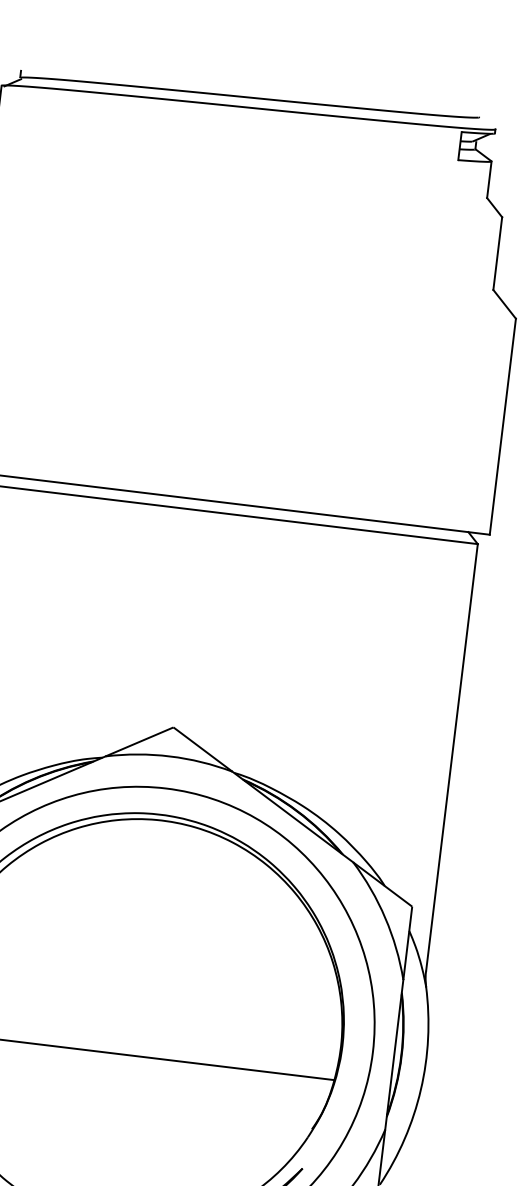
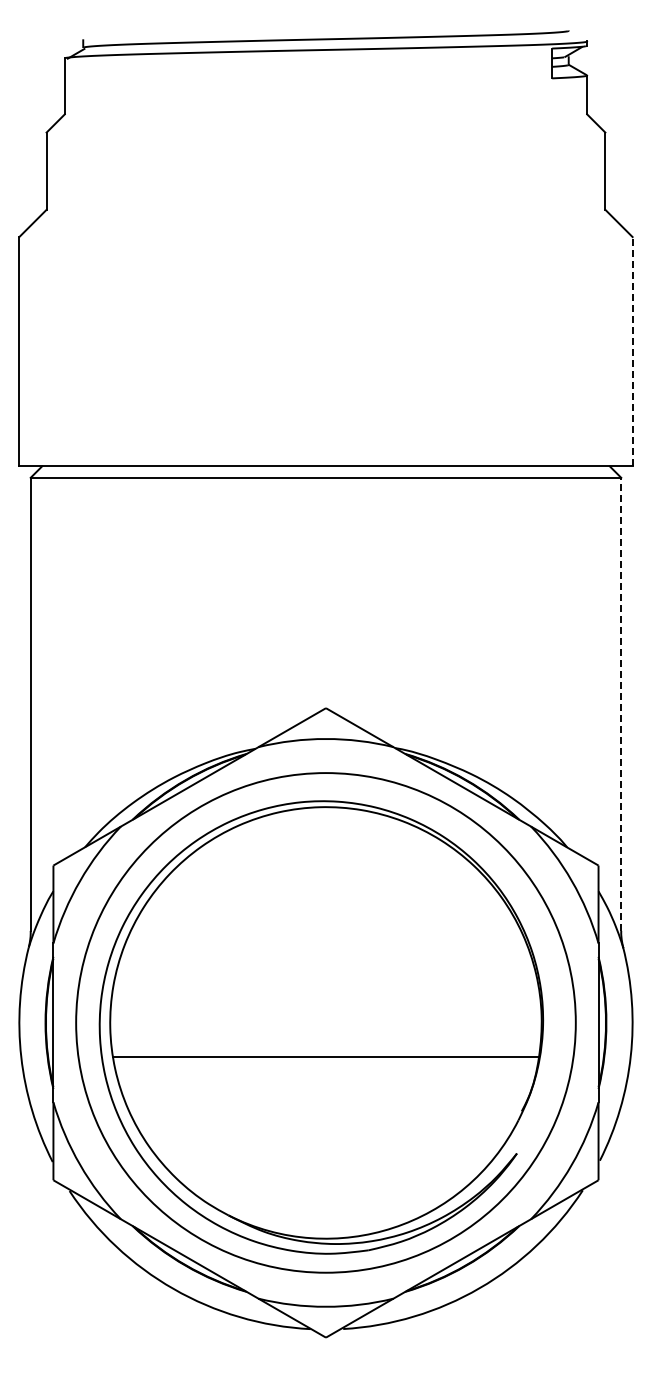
line: (502, 426) -> (632, 351), solid -> dashed
line: (452, 756) -> (621, 703), solid -> dashed

